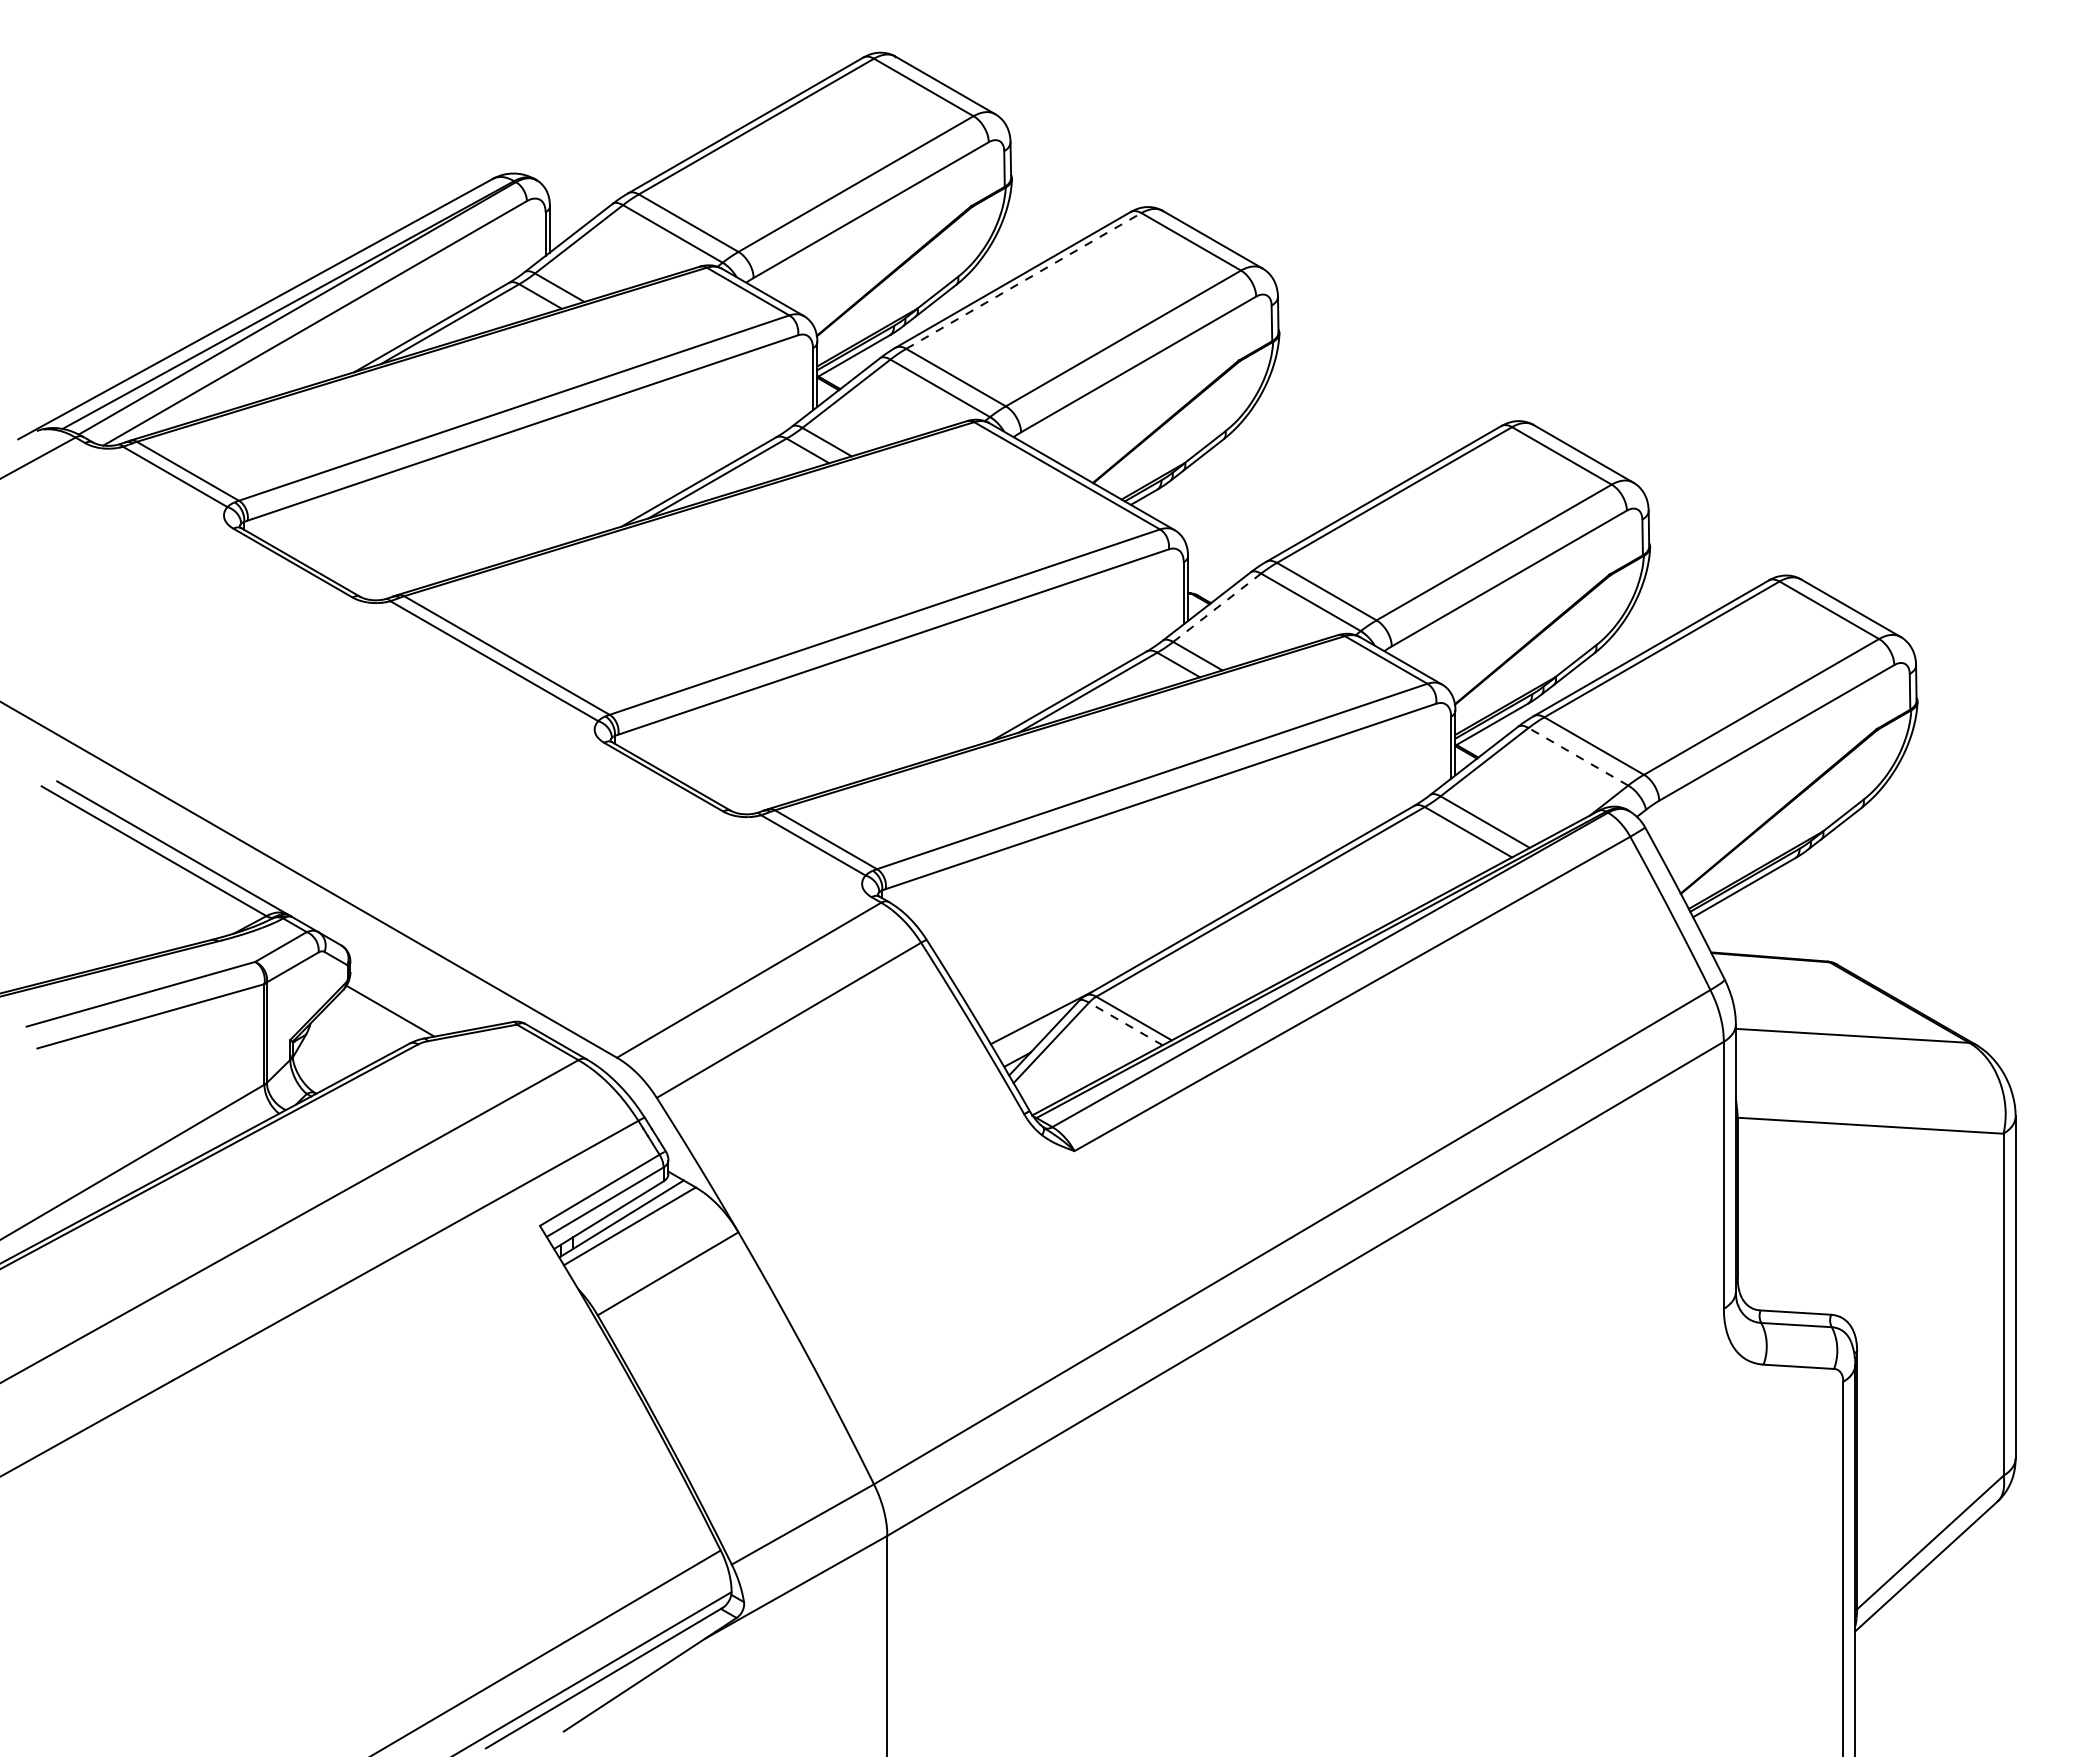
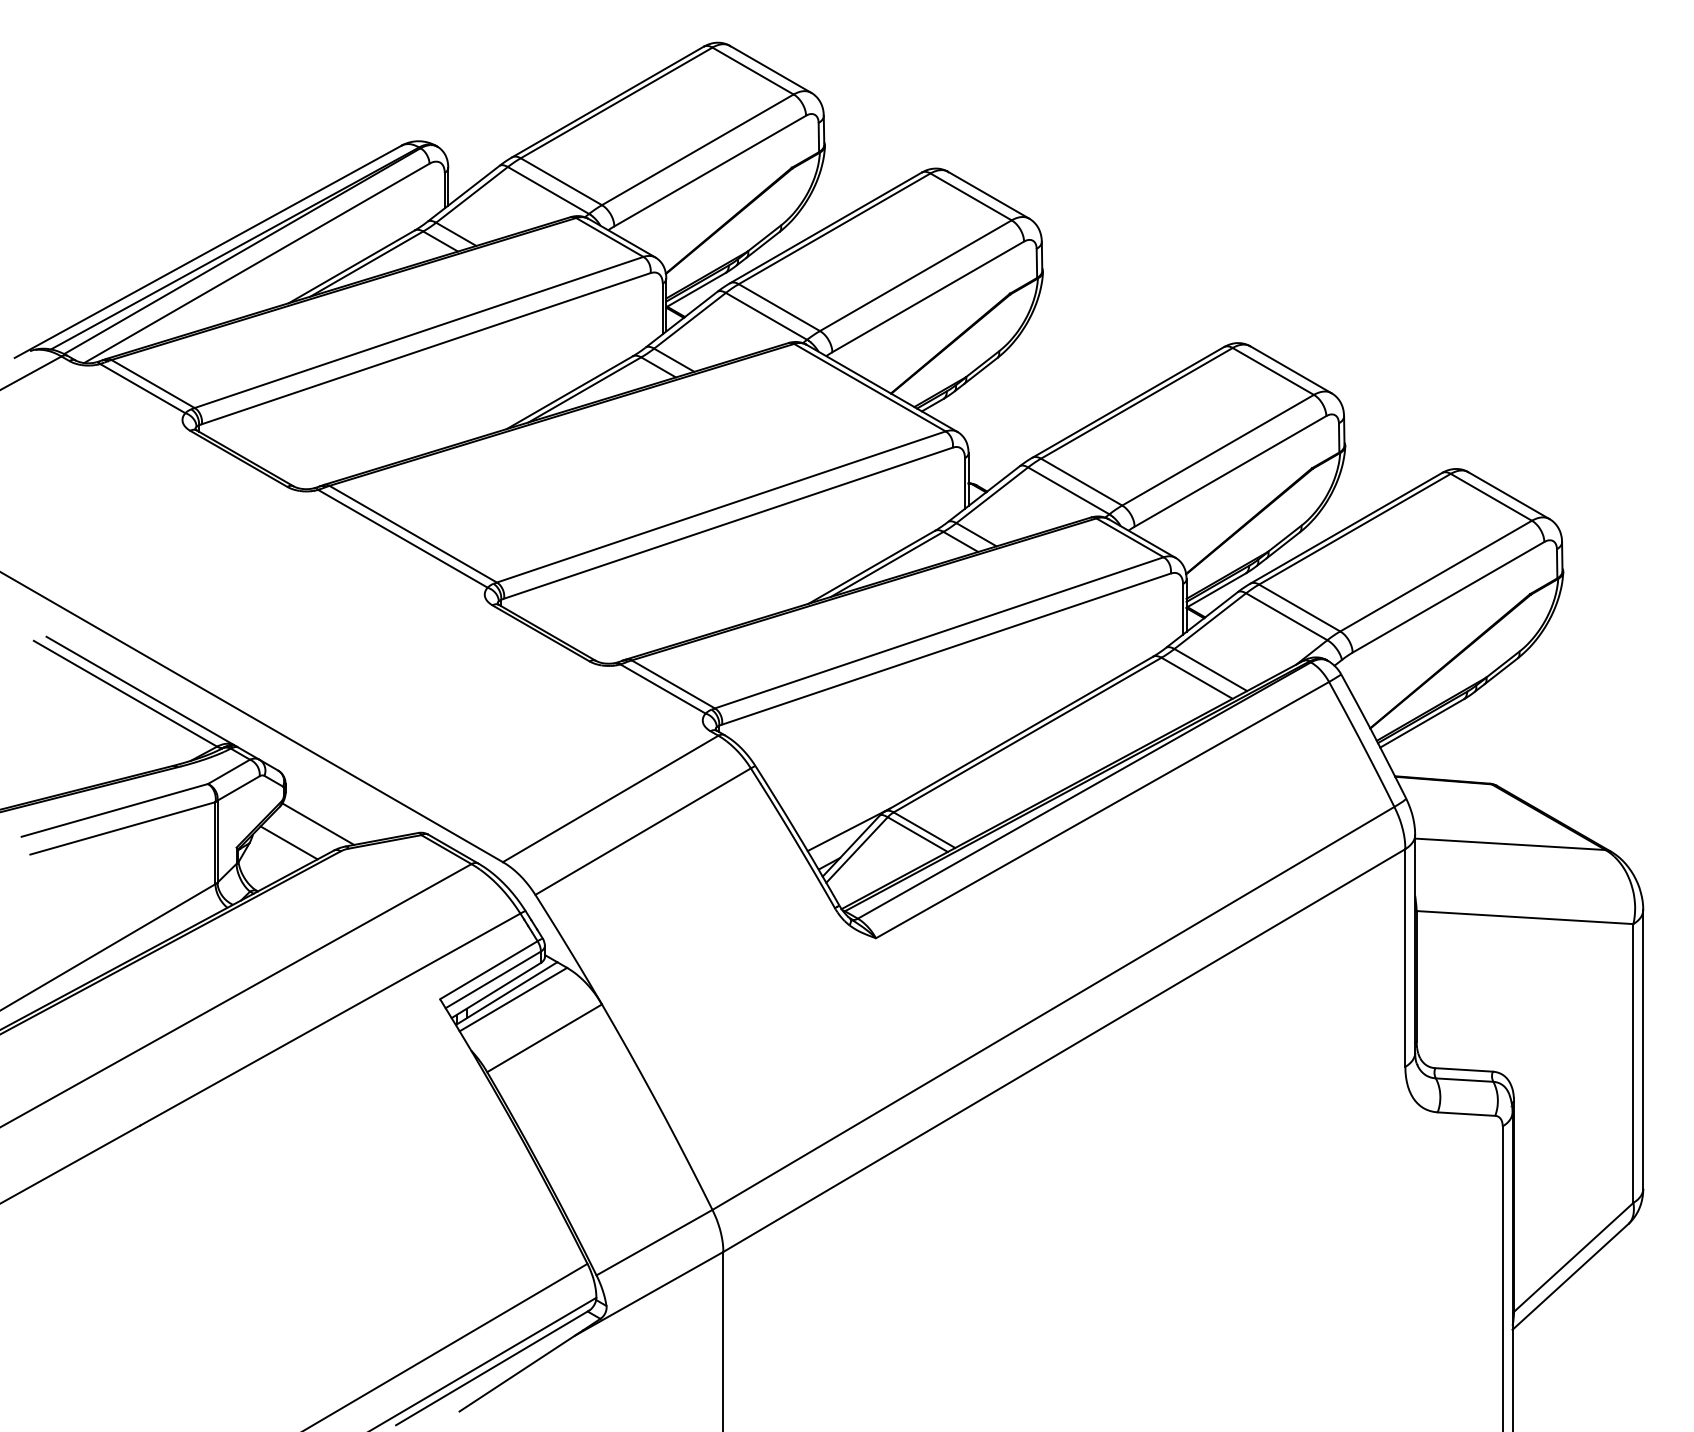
line: (1023, 280) -> (834, 228), dashed -> solid
line: (1217, 607) -> (992, 495), dashed -> solid
line: (1578, 756) -> (1286, 616), dashed -> solid
line: (1125, 1023) -> (917, 834), dashed -> solid
line: (354, 1034) -> (288, 843), added

